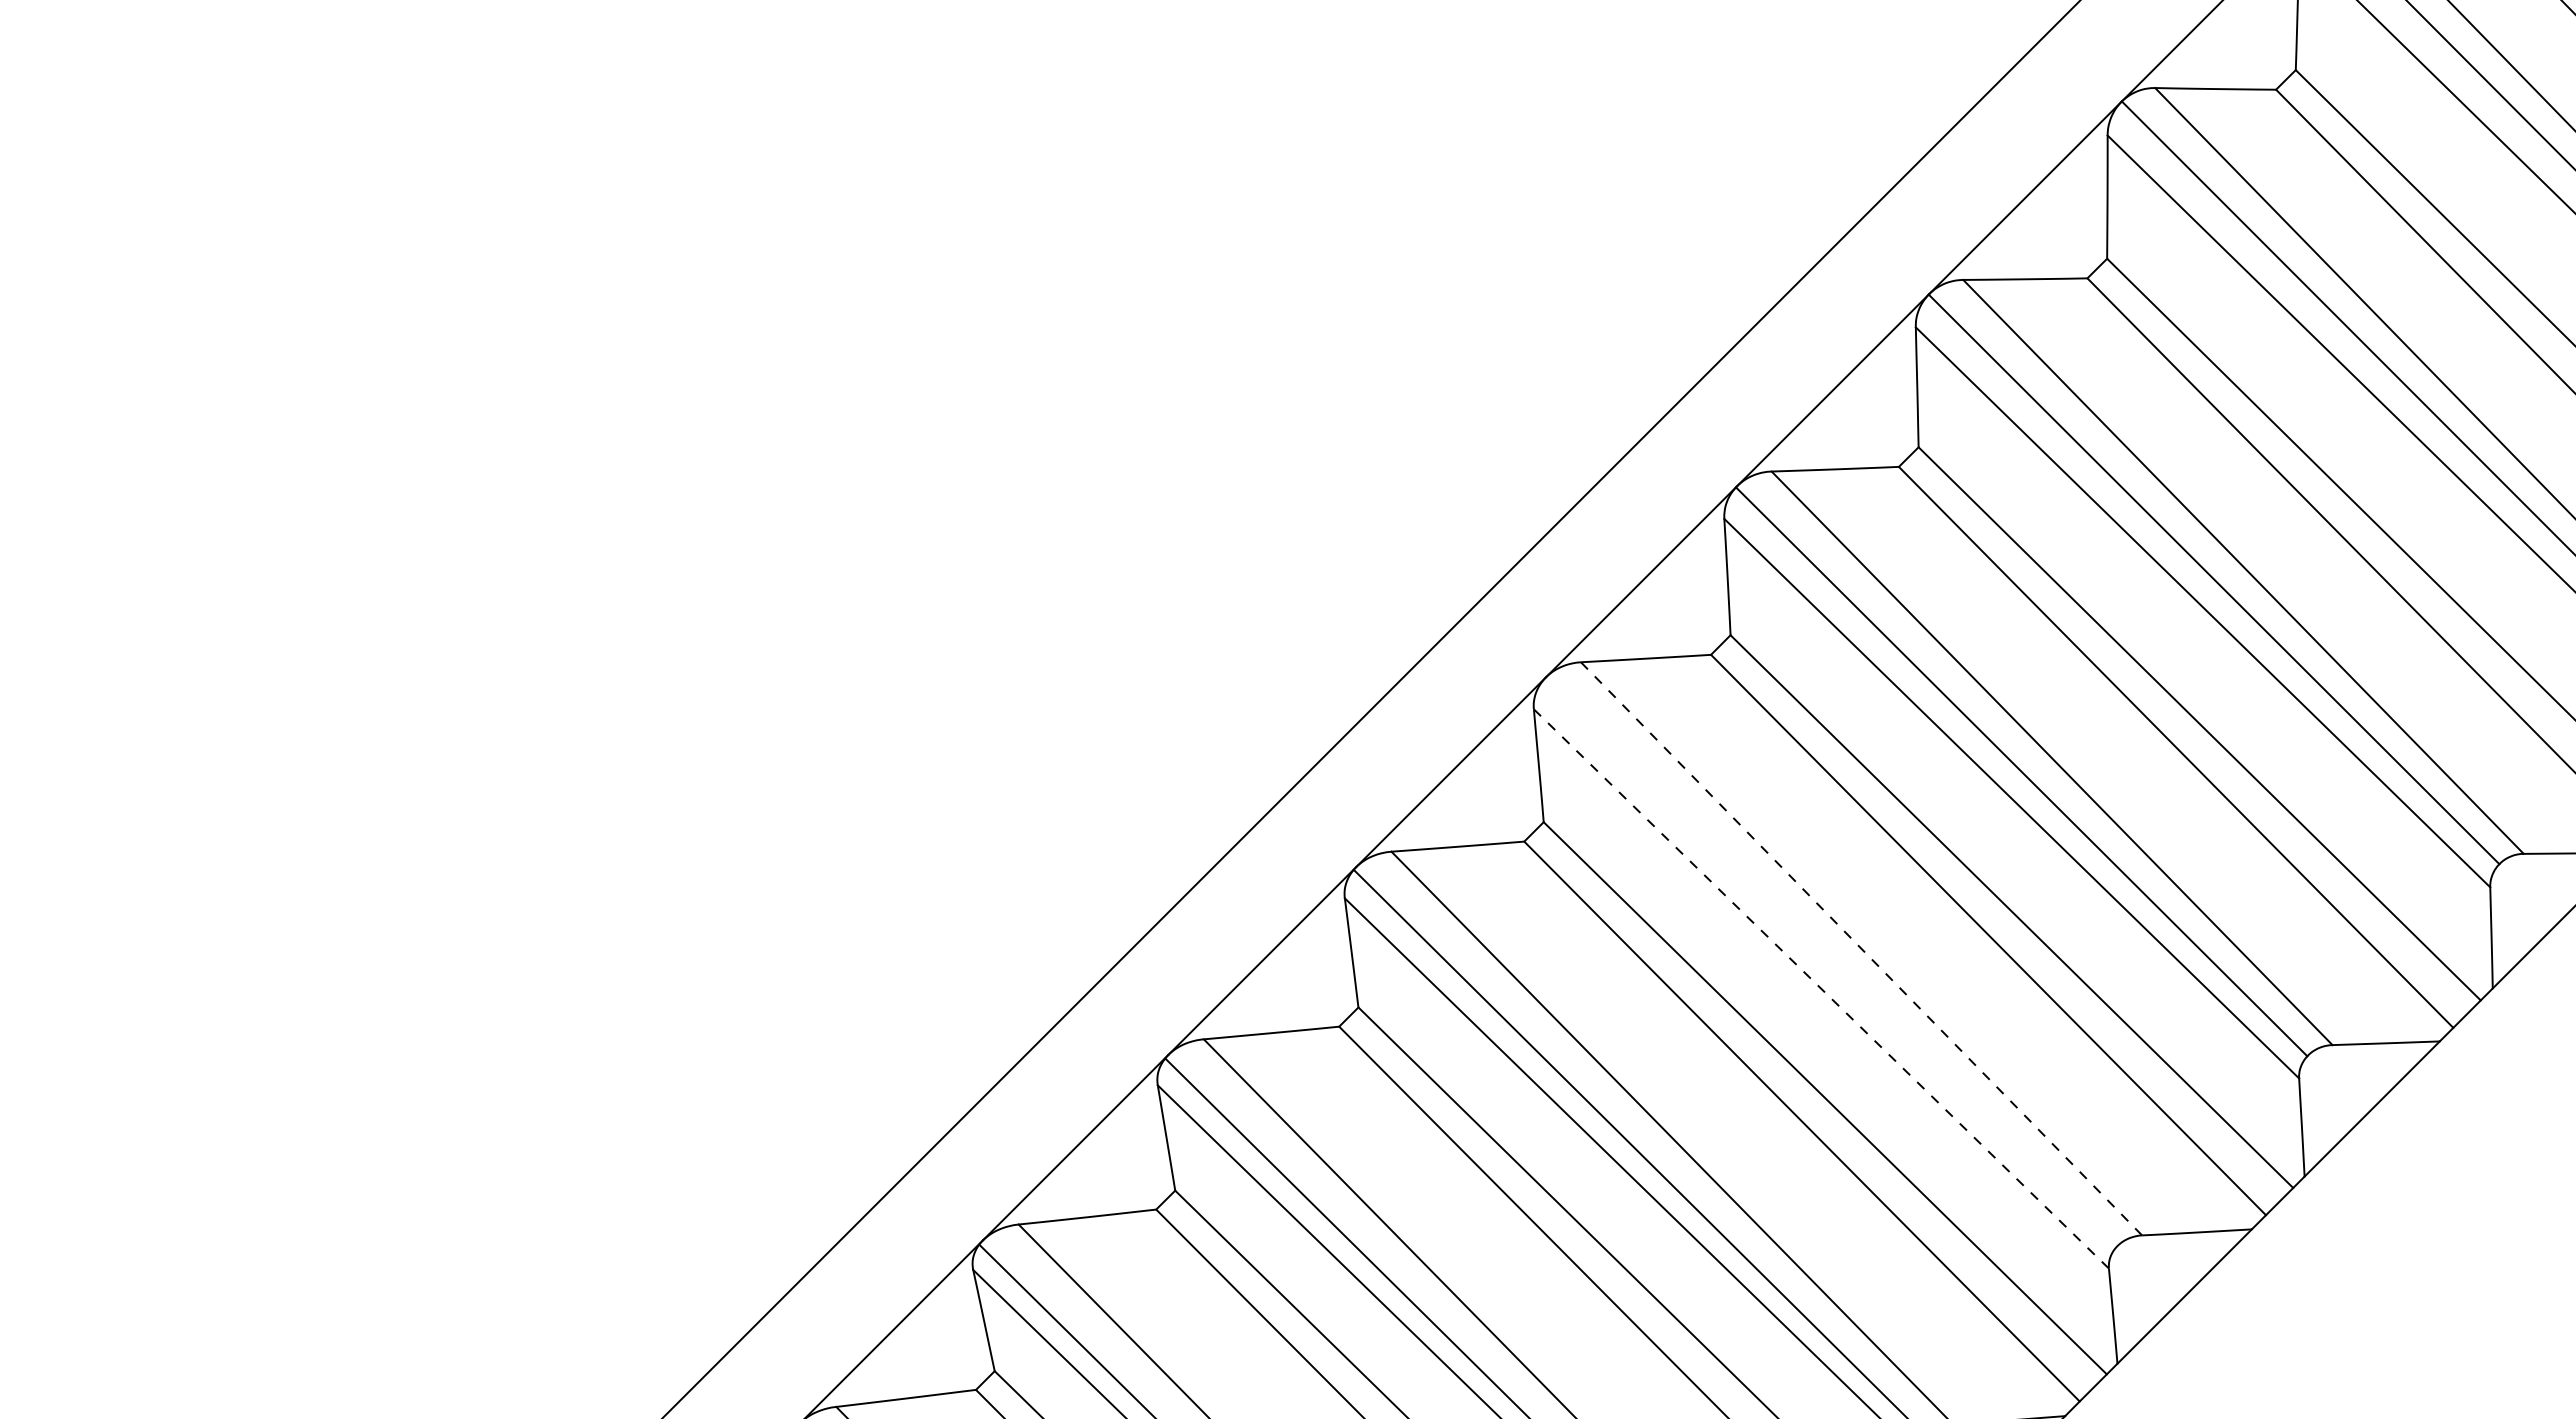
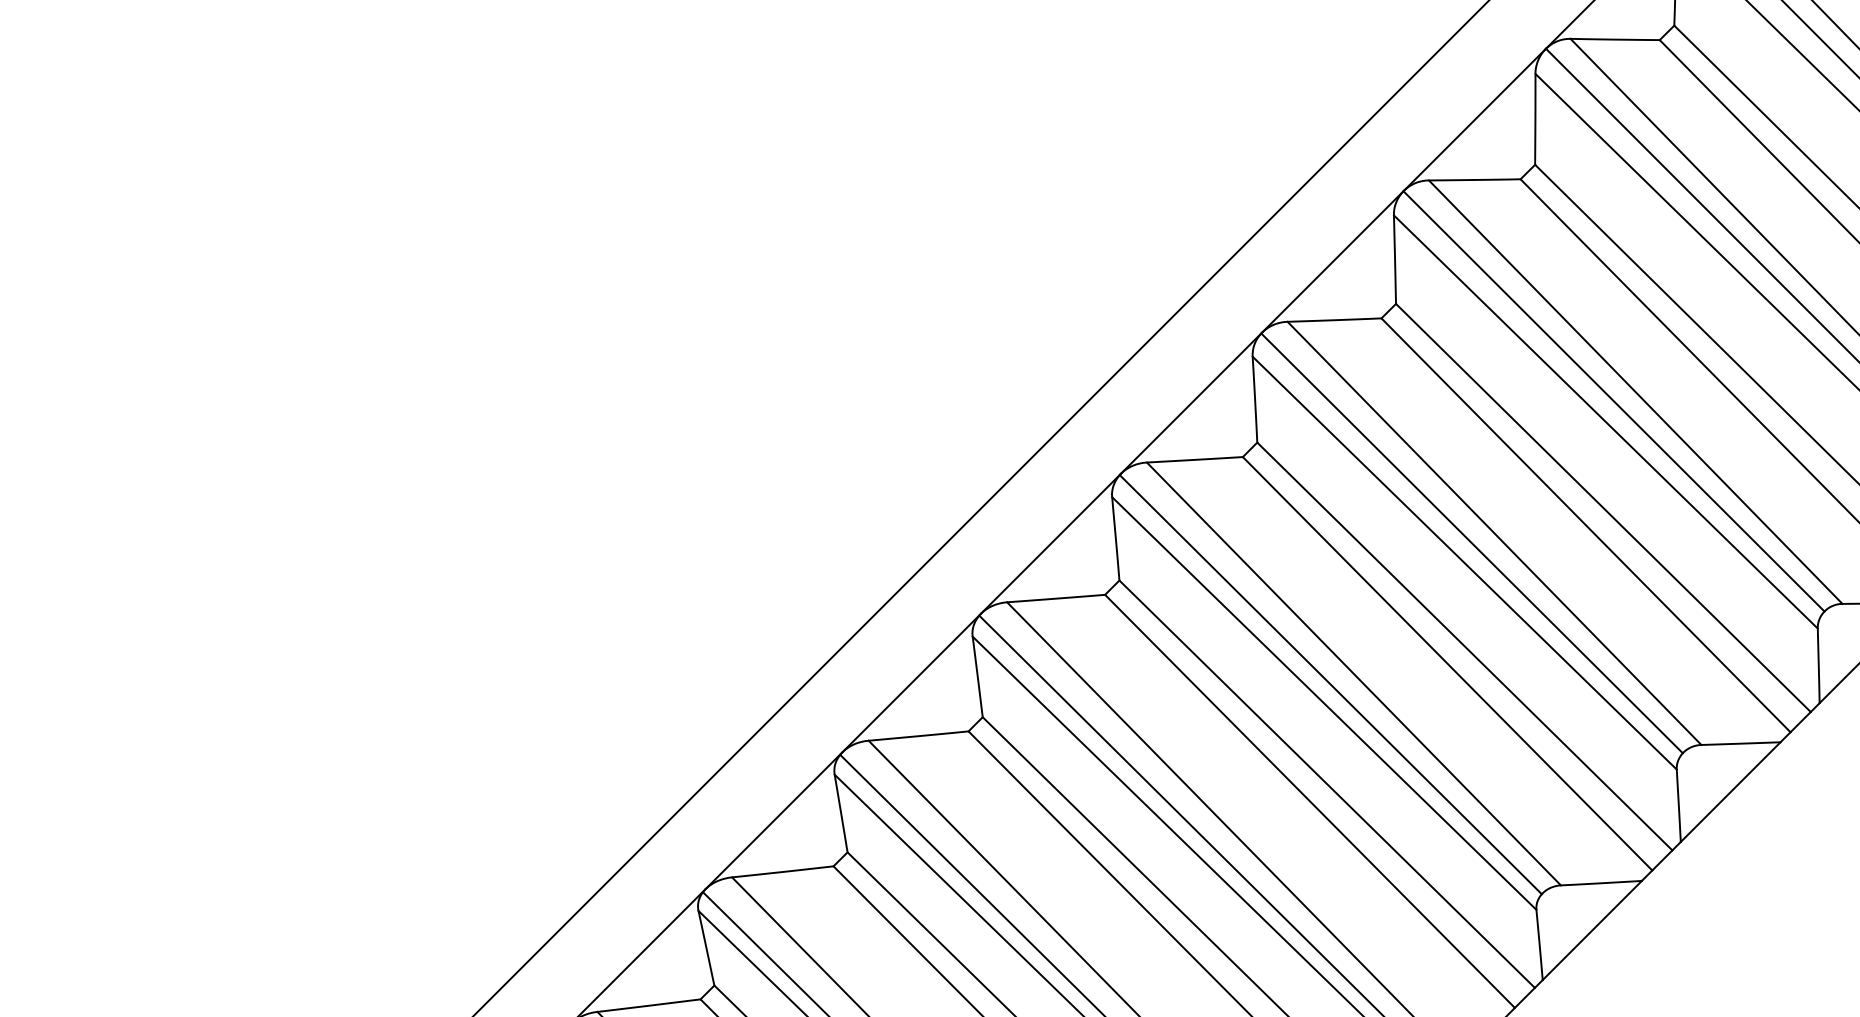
line: (1861, 948) -> (1353, 673), dashed -> solid
line: (1830, 963) -> (1331, 684), added
line: (1821, 989) -> (1324, 703), dashed -> solid

